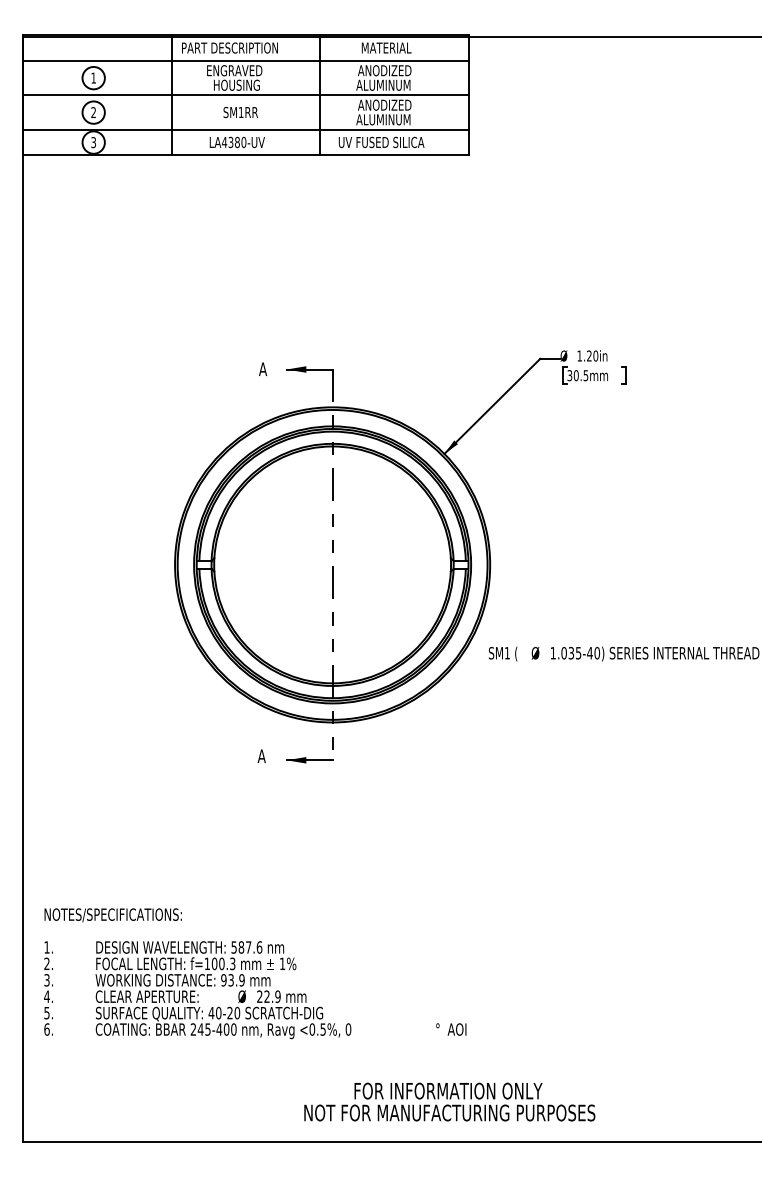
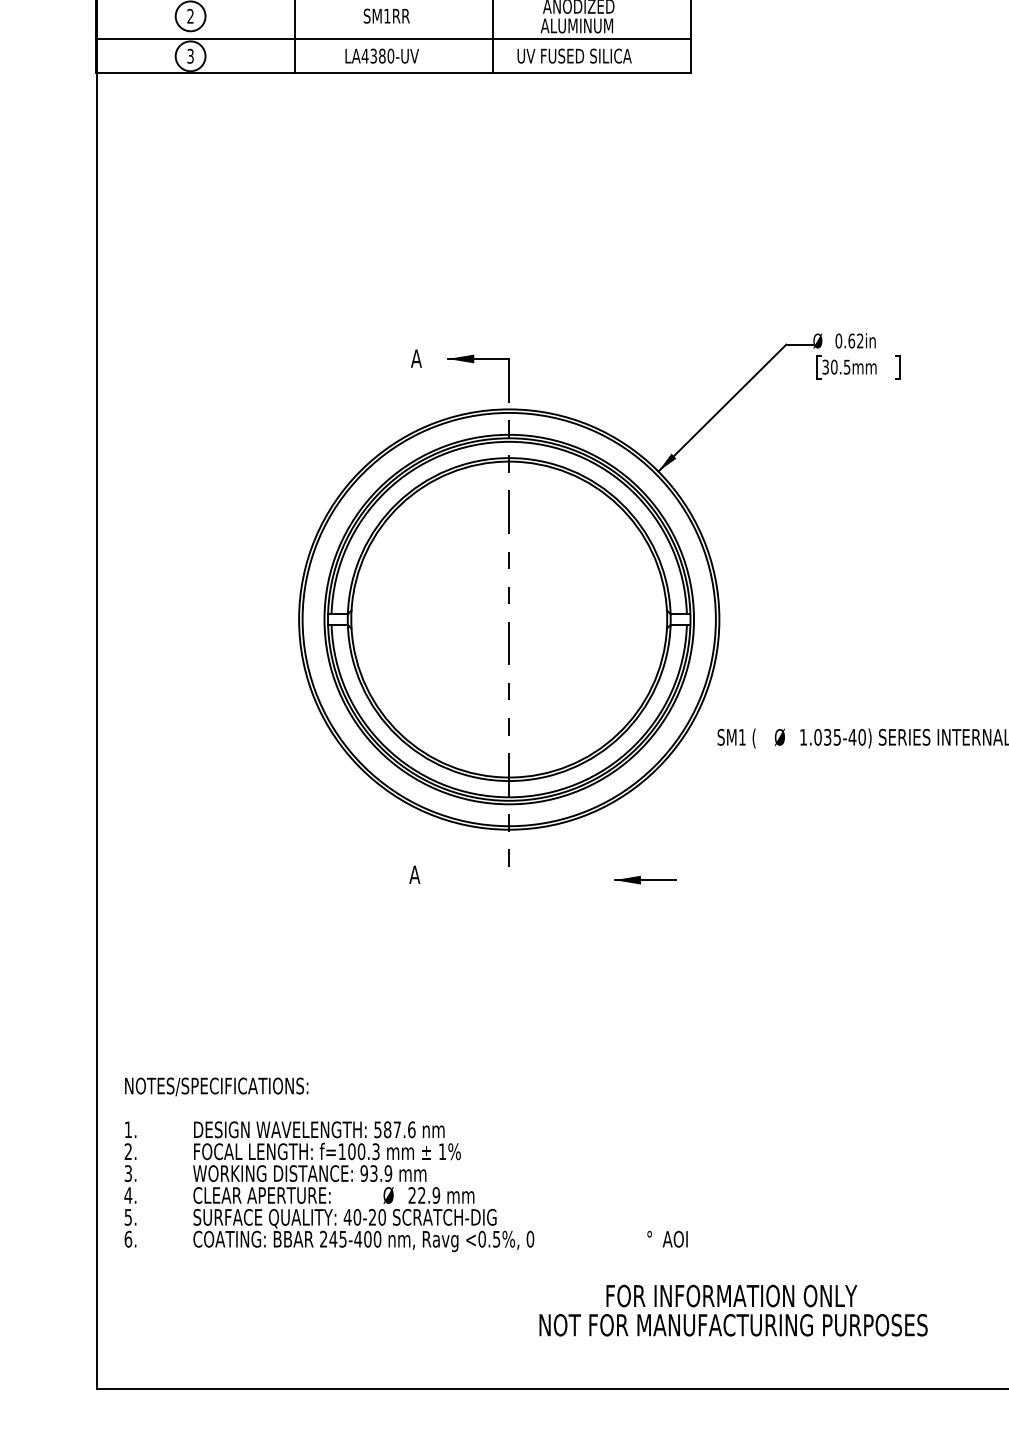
text: (587, 355) -> (849, 340), 1.20in -> 0.62in
part: (309, 760) -> (645, 880), moved
text: (449, 1101) -> (733, 1309), moved

